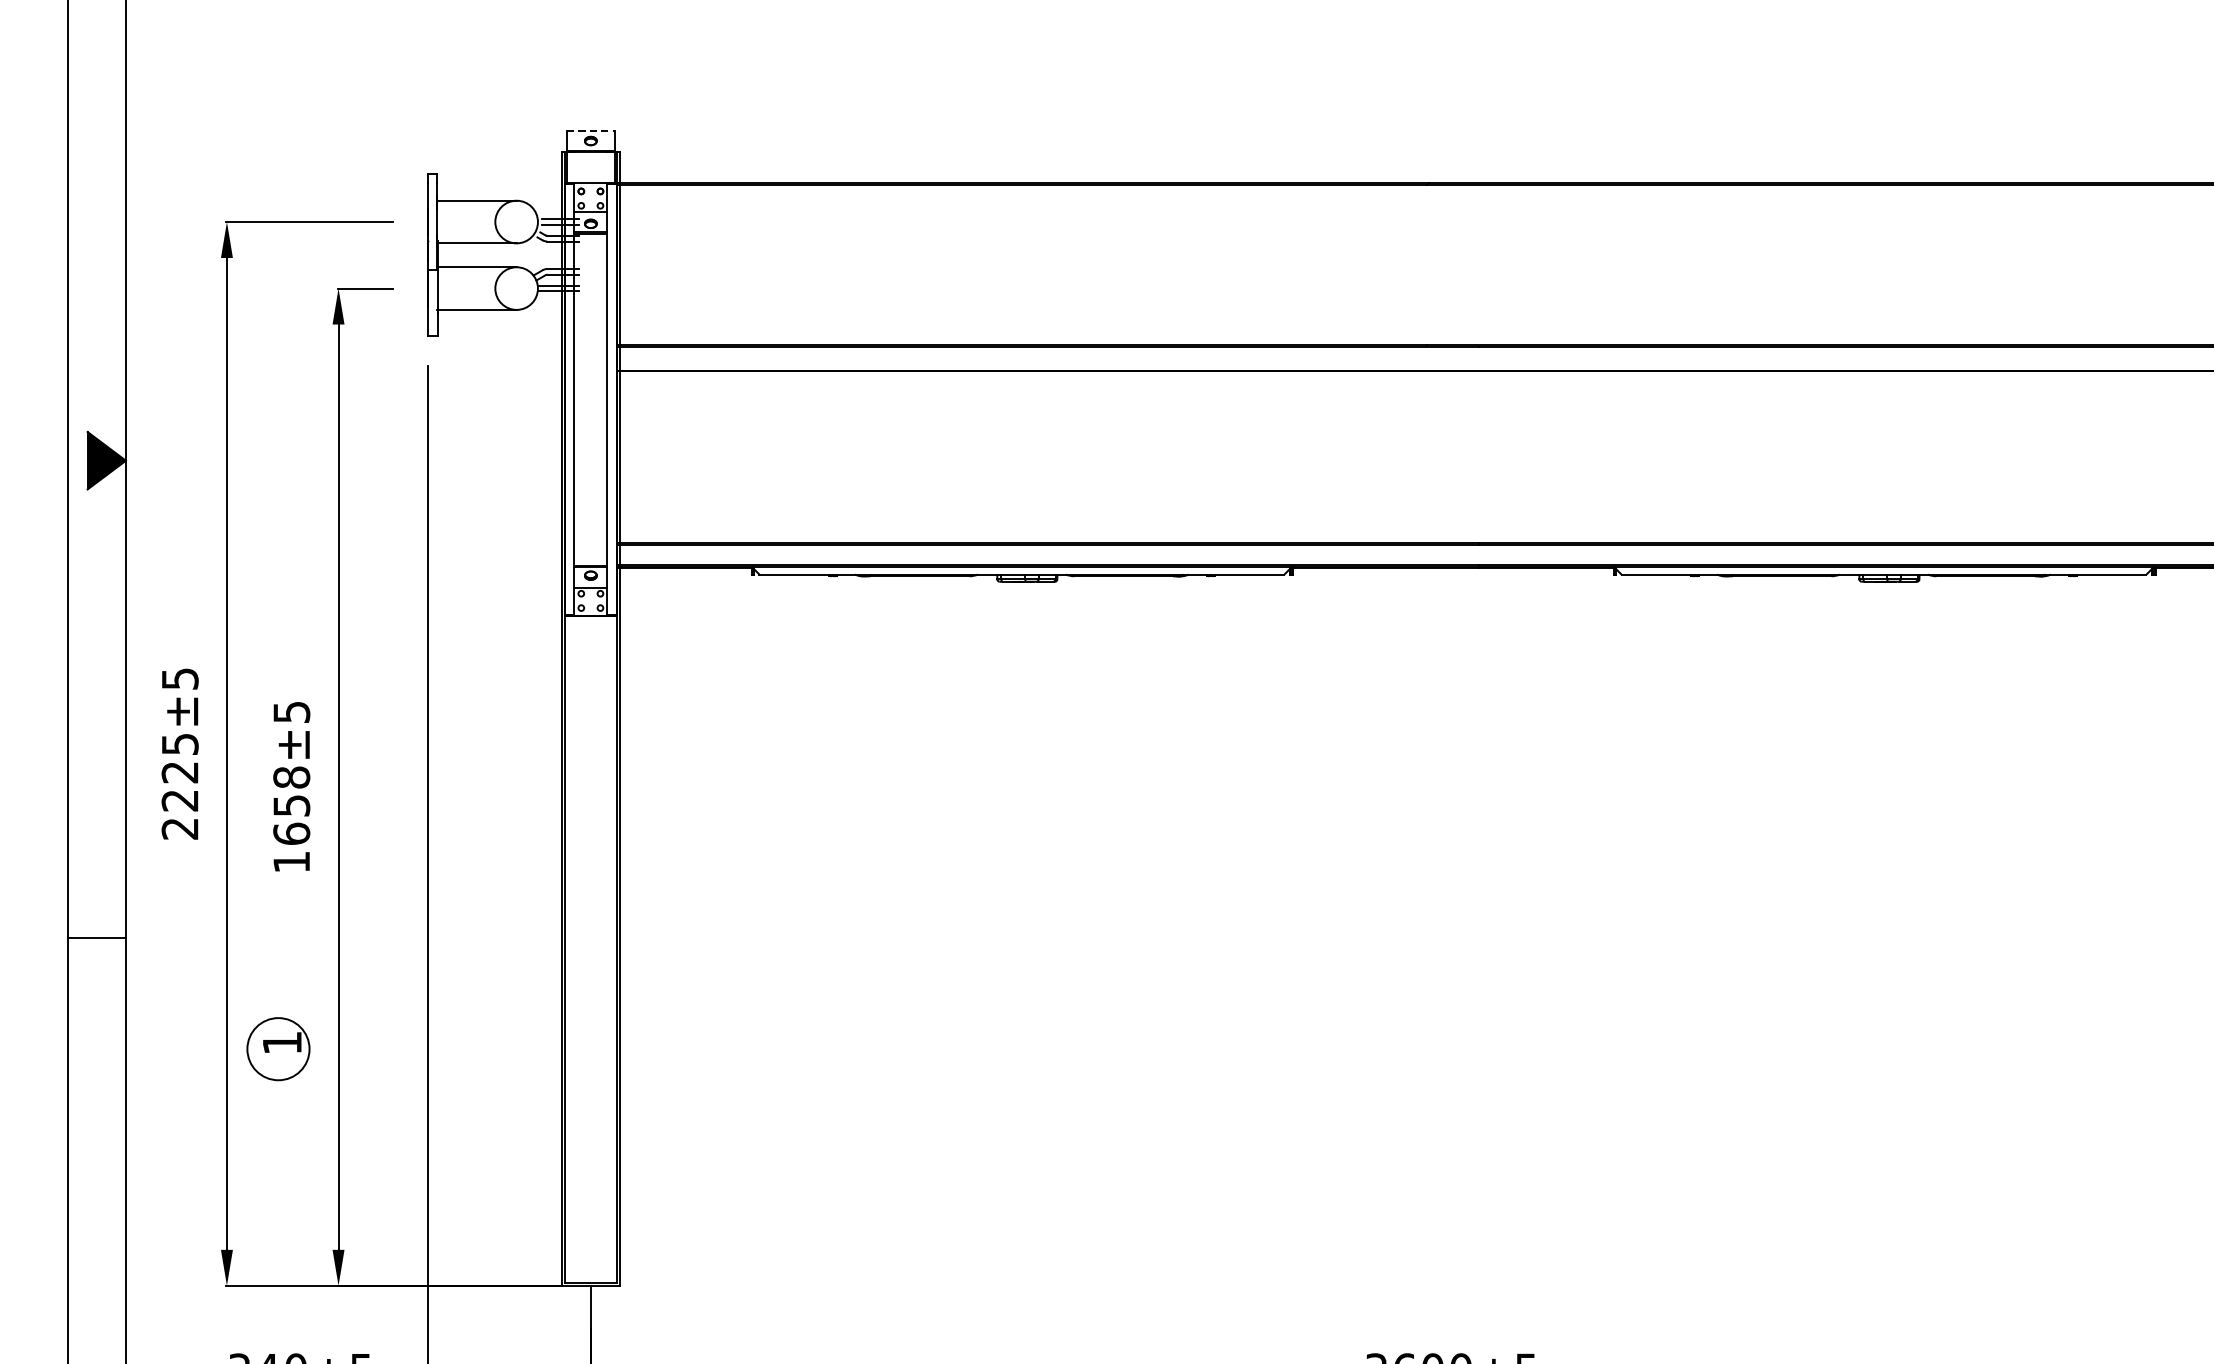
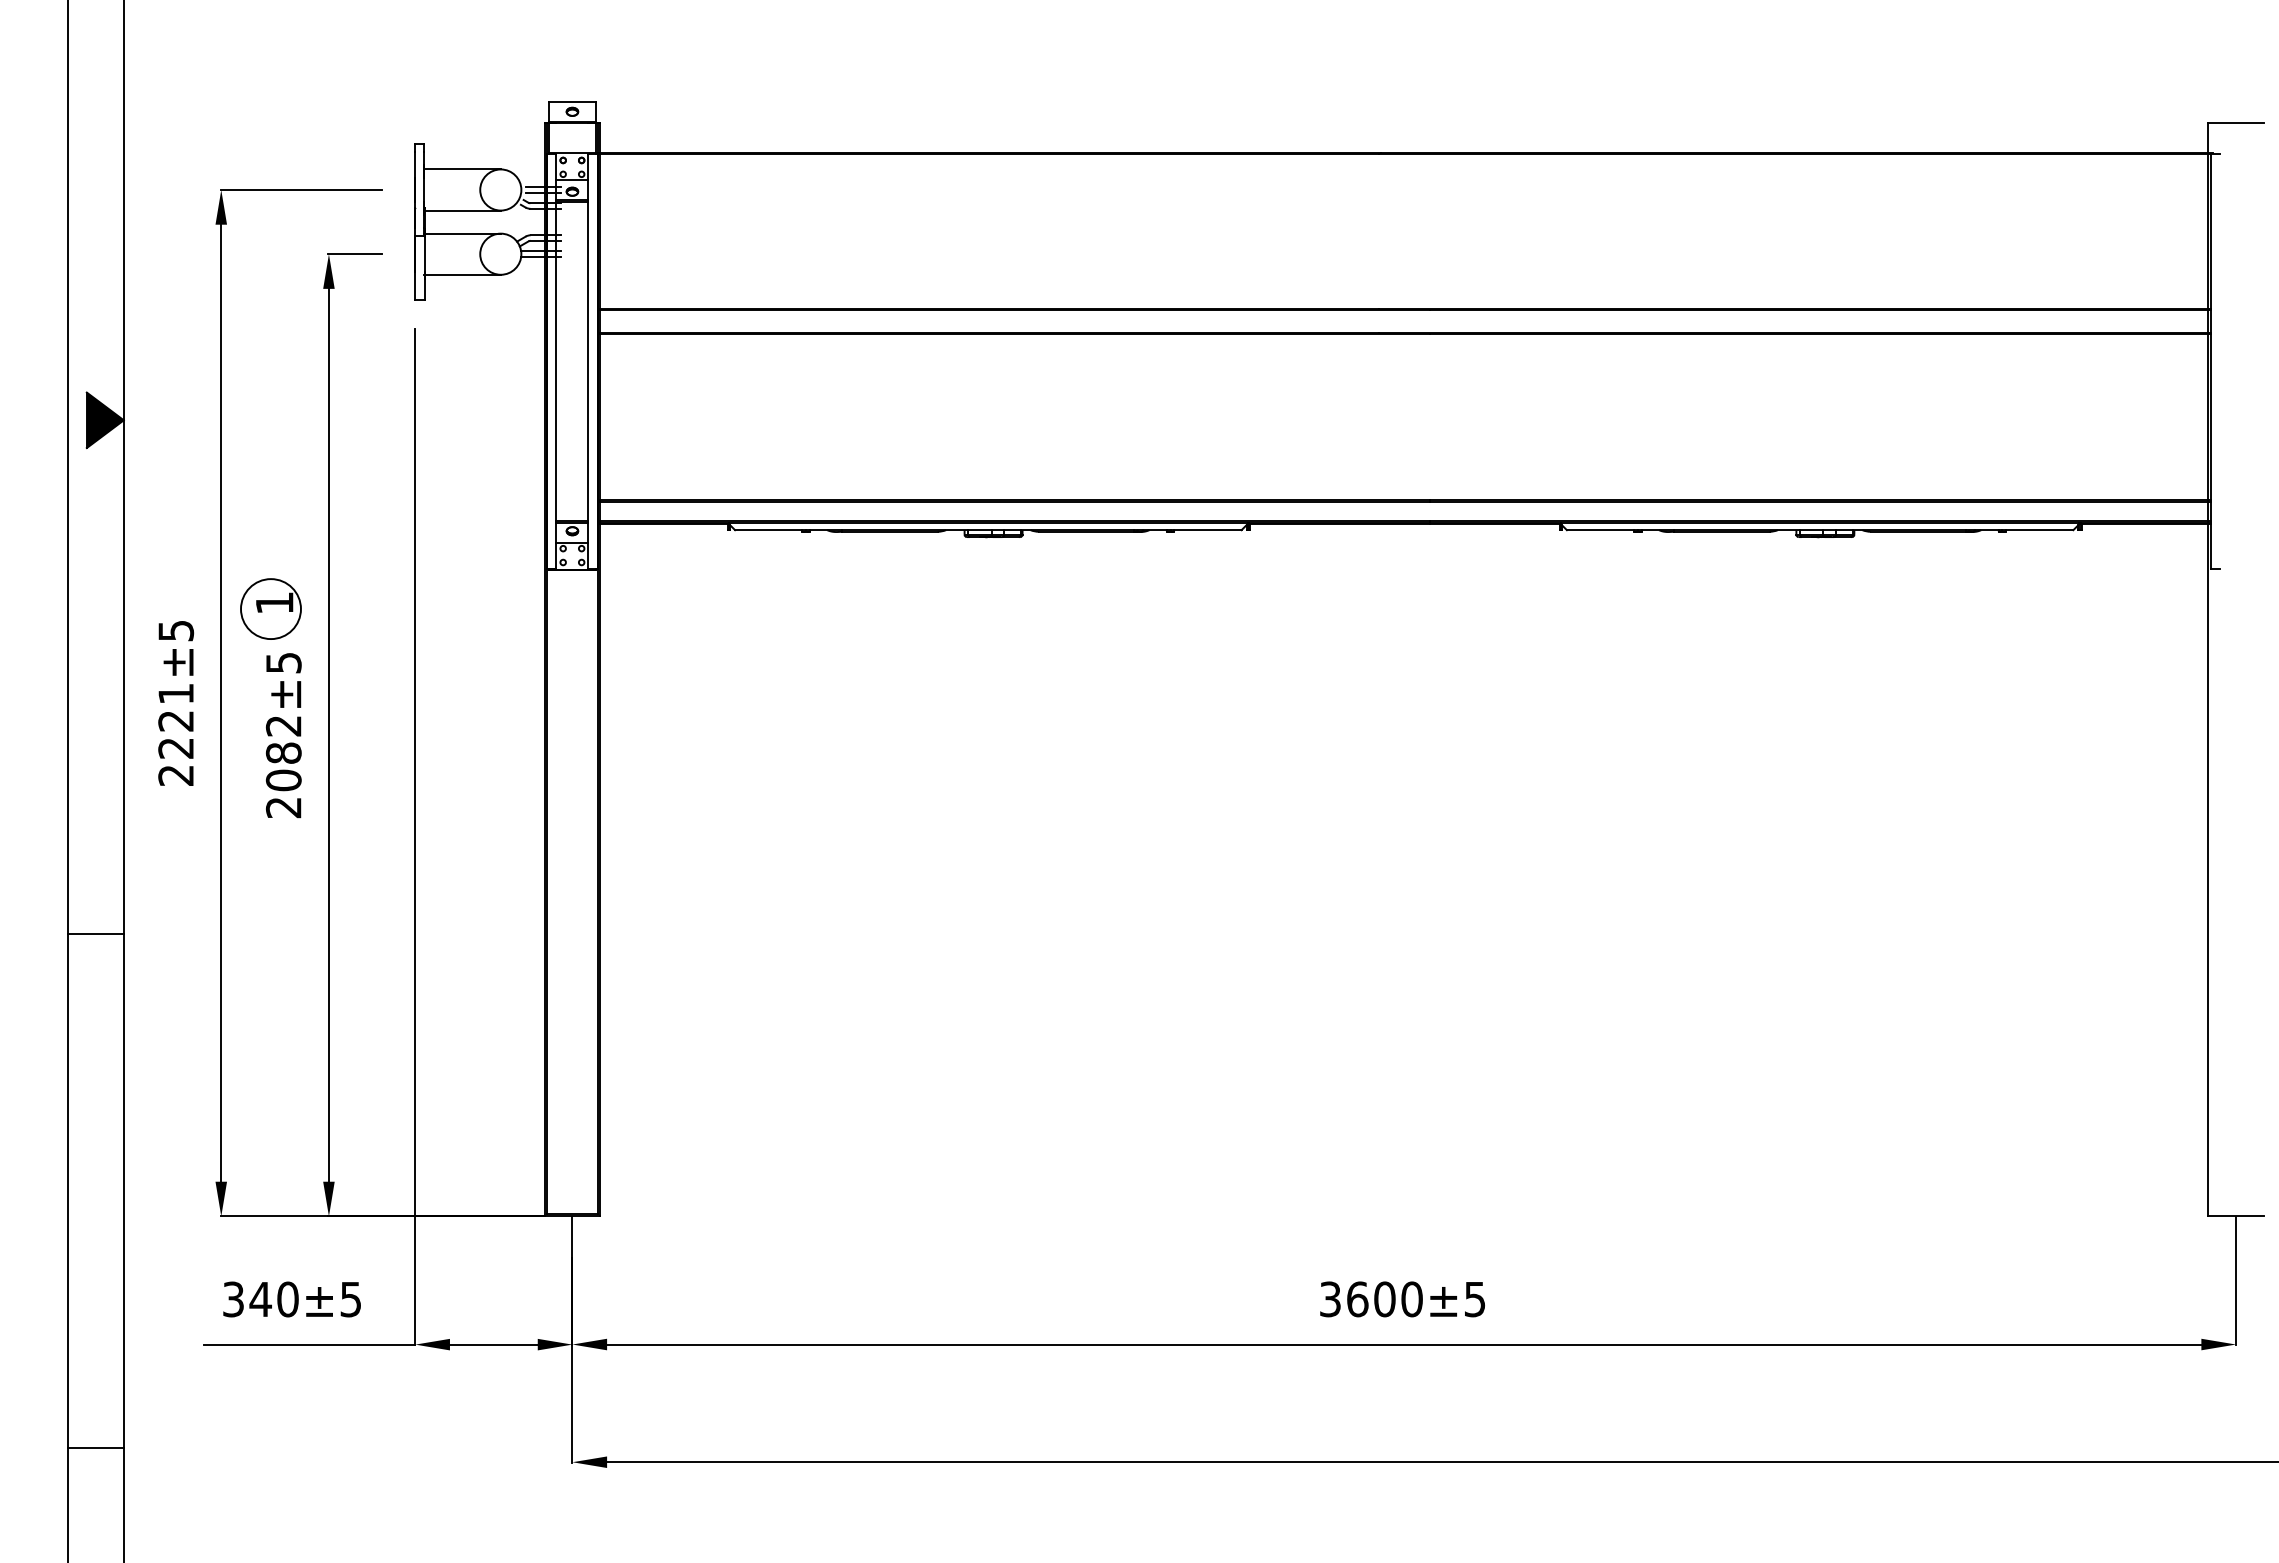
line: (590, 130) -> (572, 101), dashed -> solid
text: (180, 744) -> (176, 694), 2225±5 -> 2221±5
text: (291, 819) -> (283, 766), 1658±5 -> 2082±5
line: (96, 938) -> (95, 934), moved
part: (277, 1048) -> (270, 608), moved

